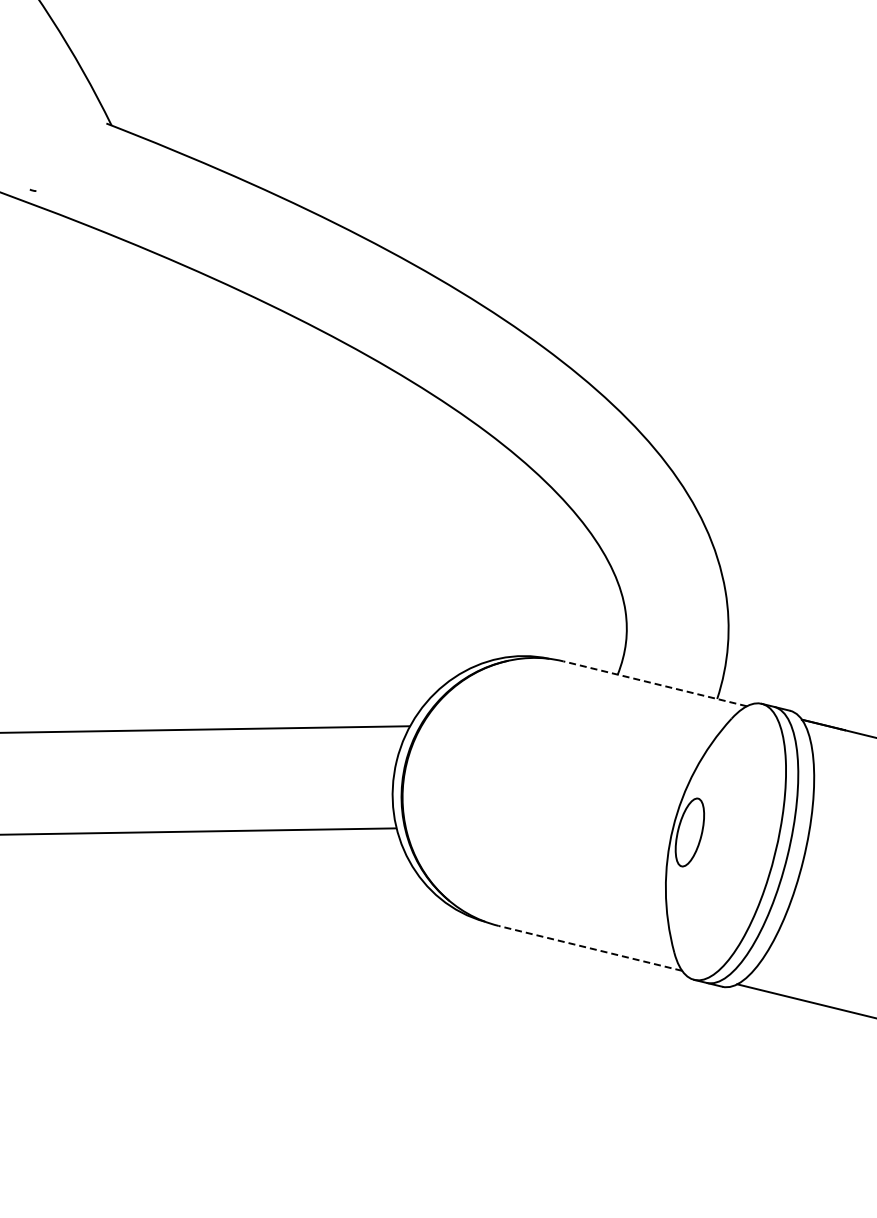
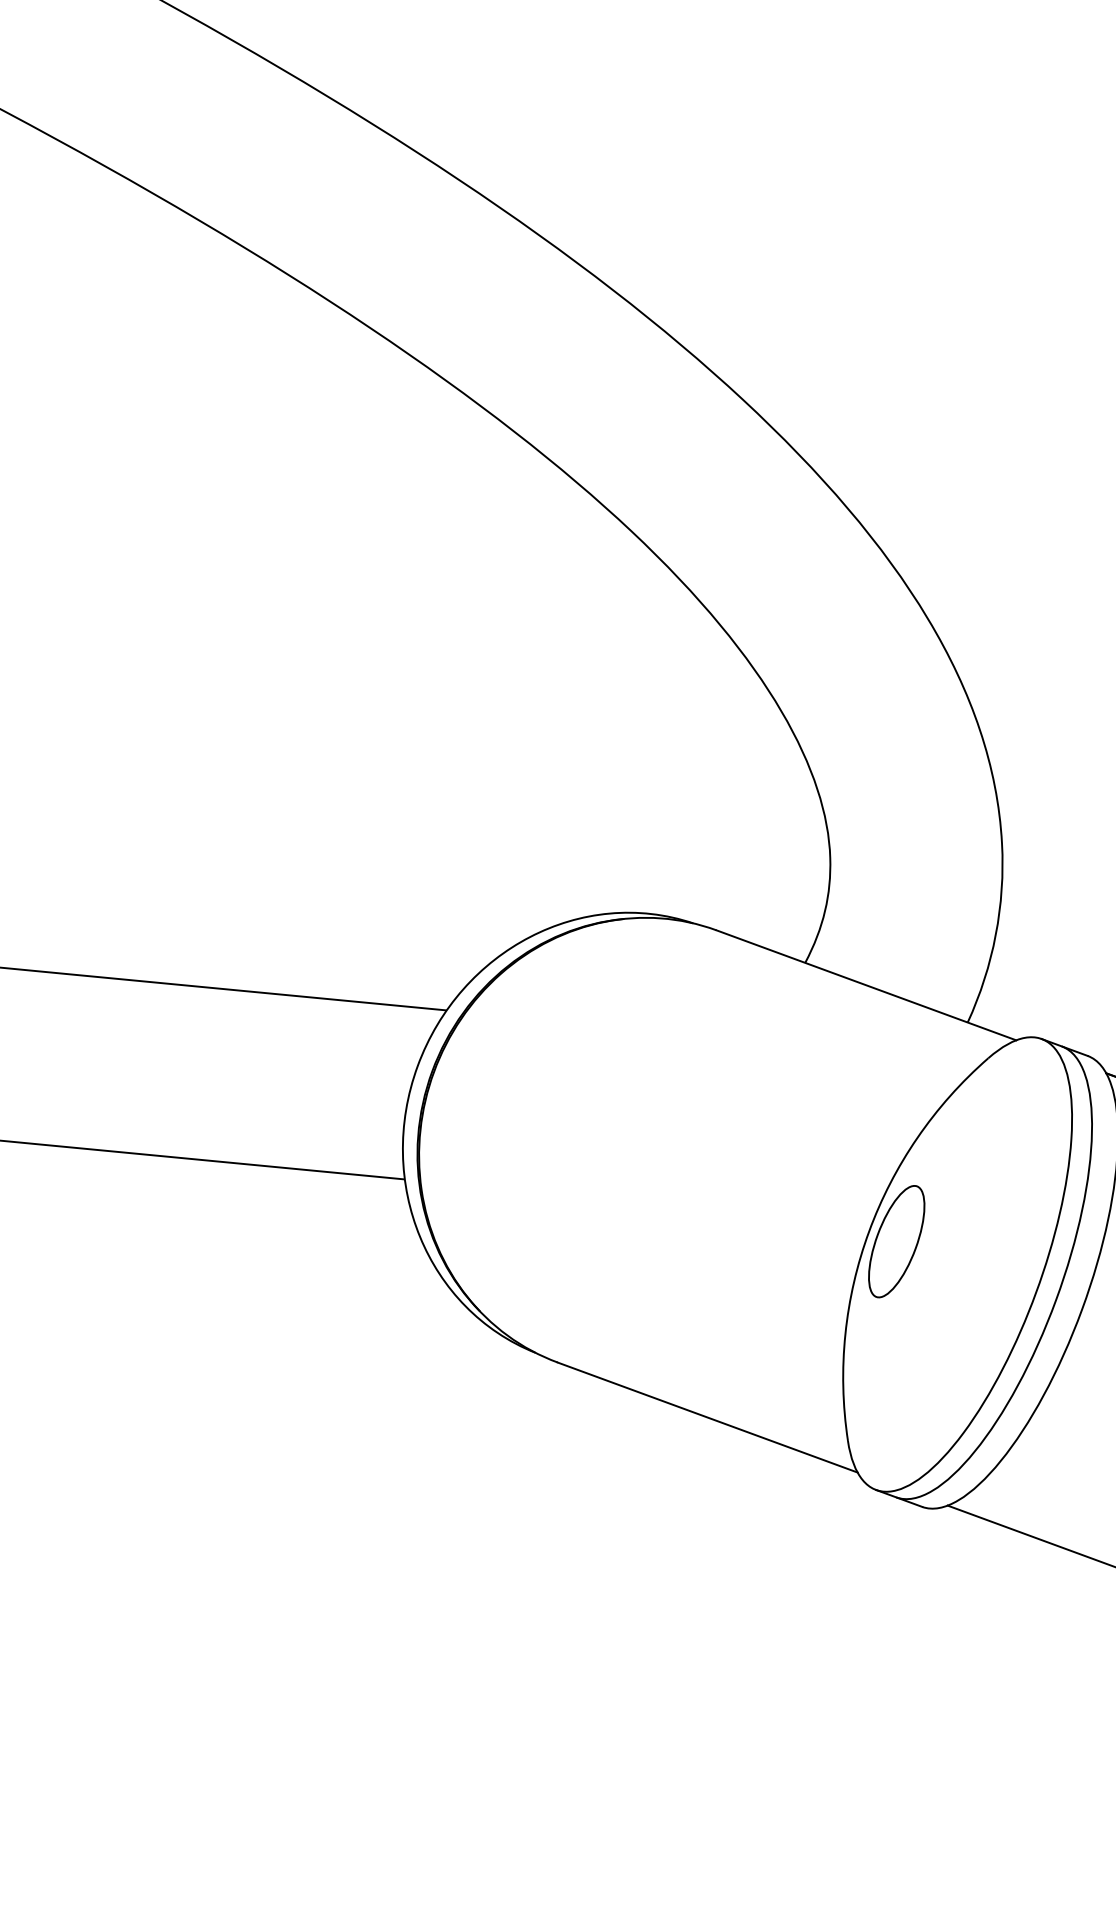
line: (654, 683) -> (865, 984), dashed -> solid
line: (589, 948) -> (706, 1417), dashed -> solid

